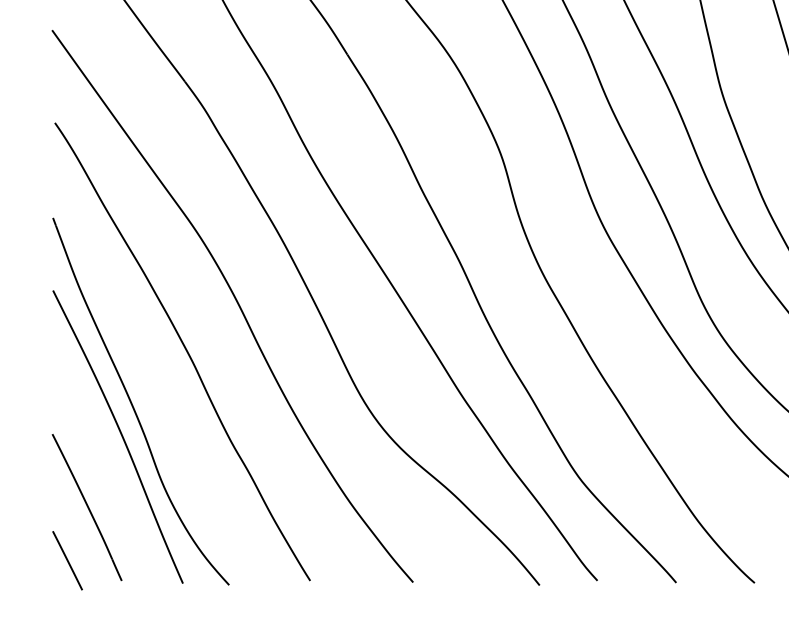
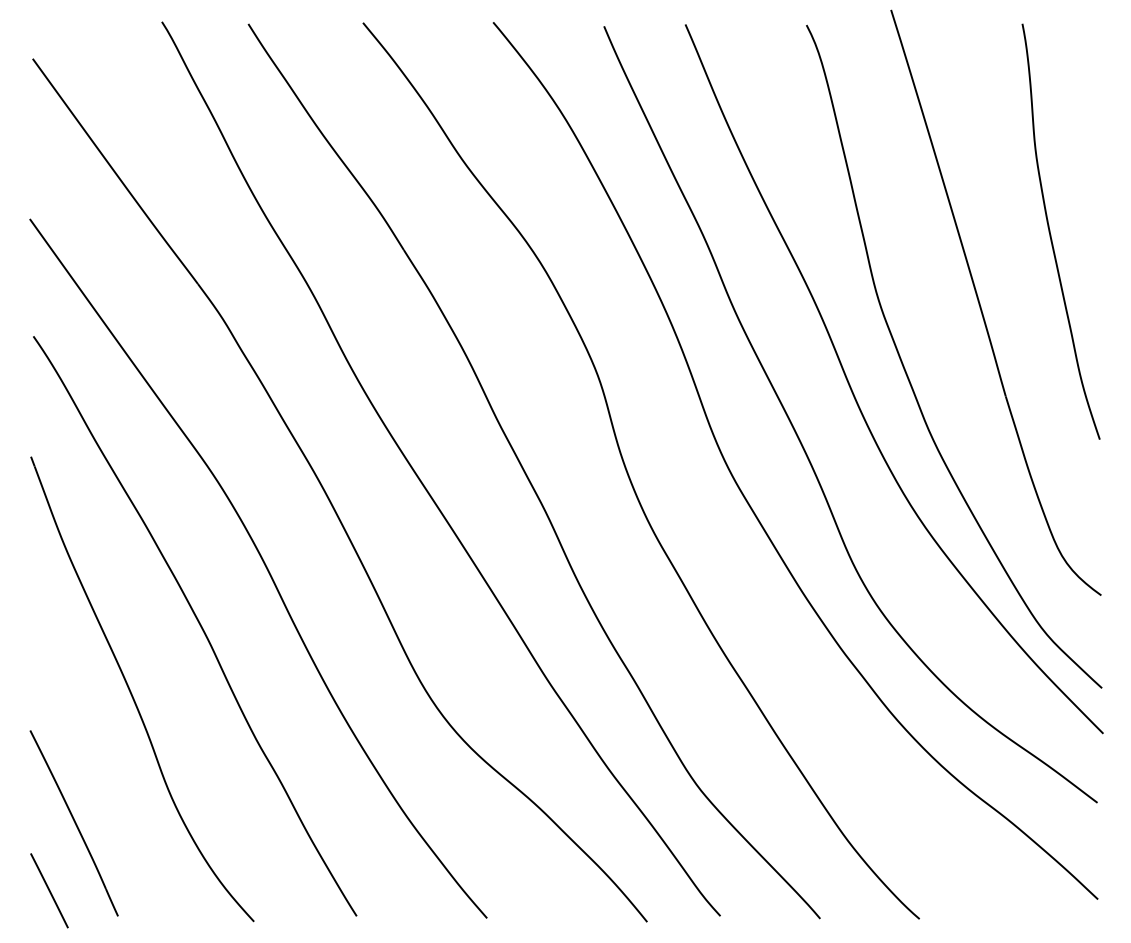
curve: (121, 435) -> (117, 732), removed

